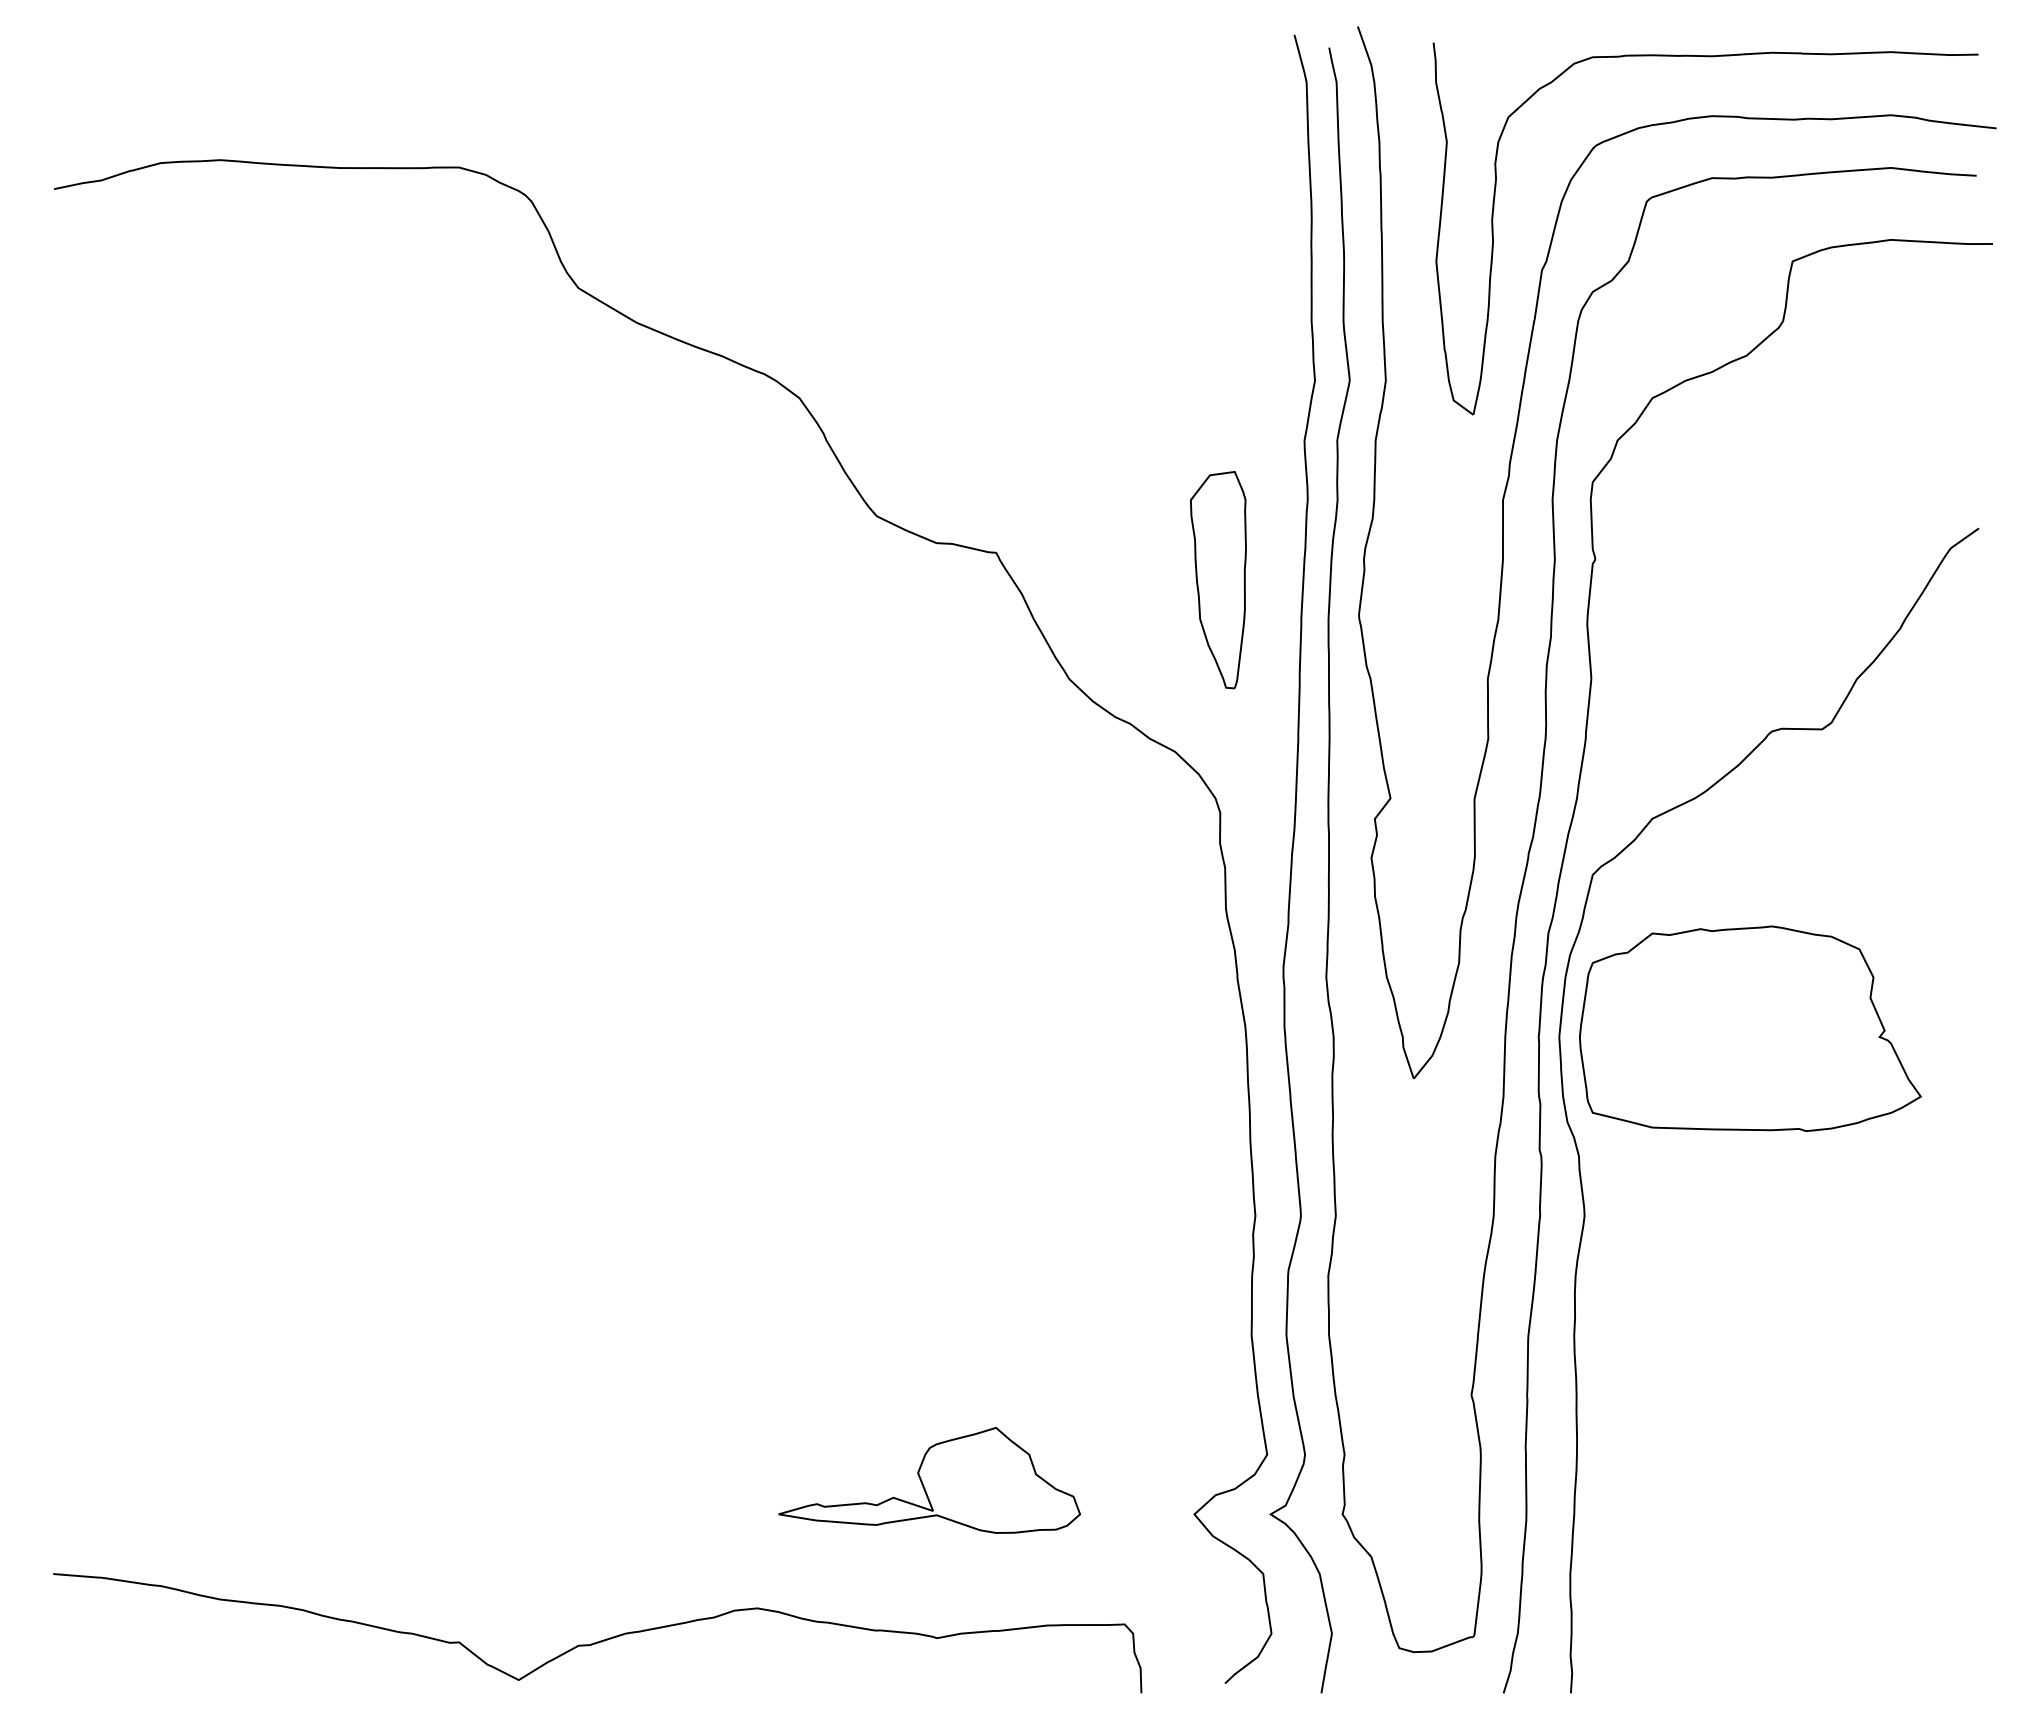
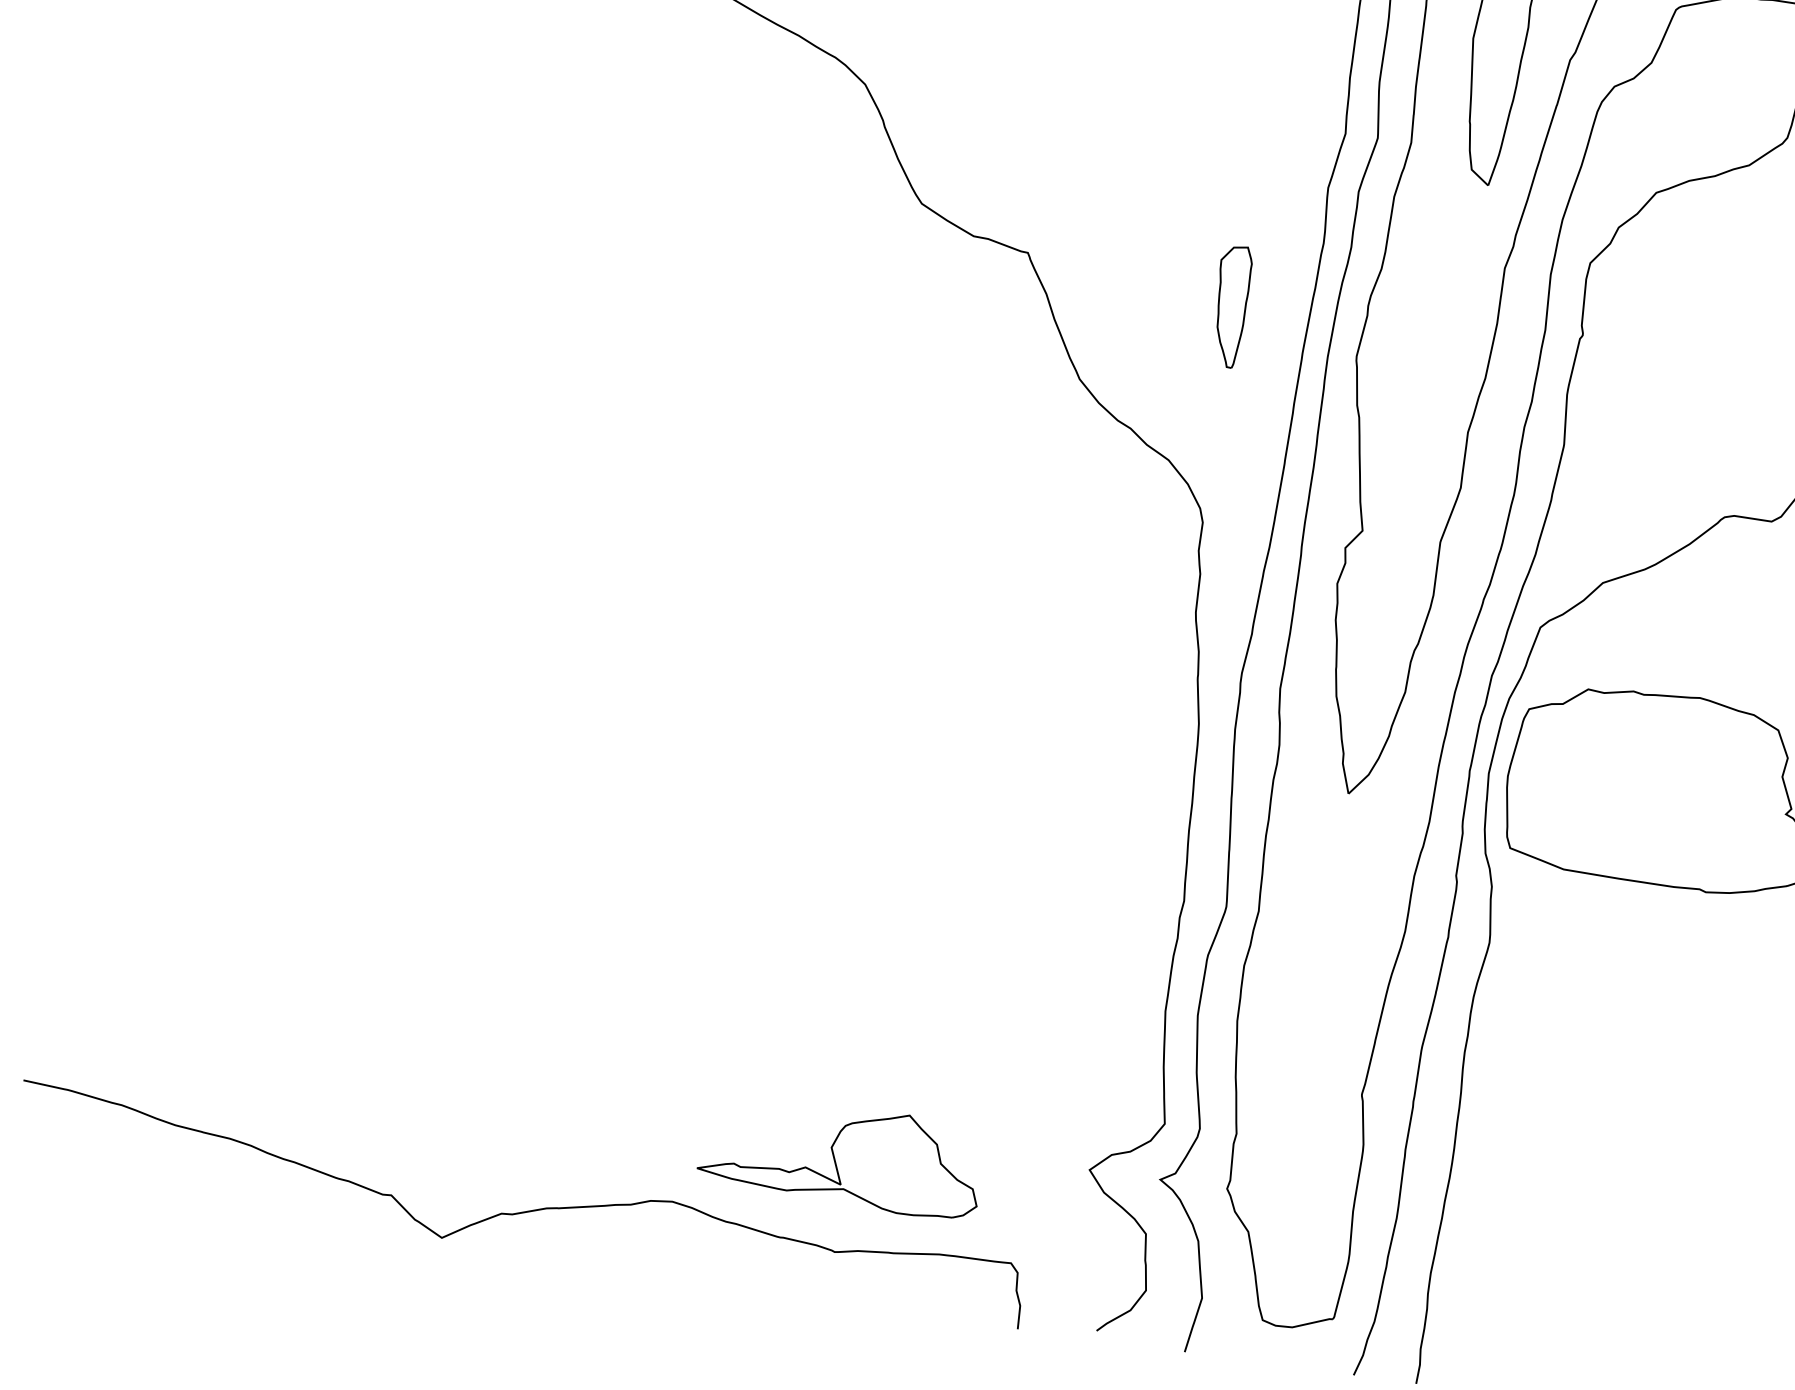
part: (1218, 580) -> (1230, 306), size x0.6
part: (929, 1480) -> (841, 1155), moved

